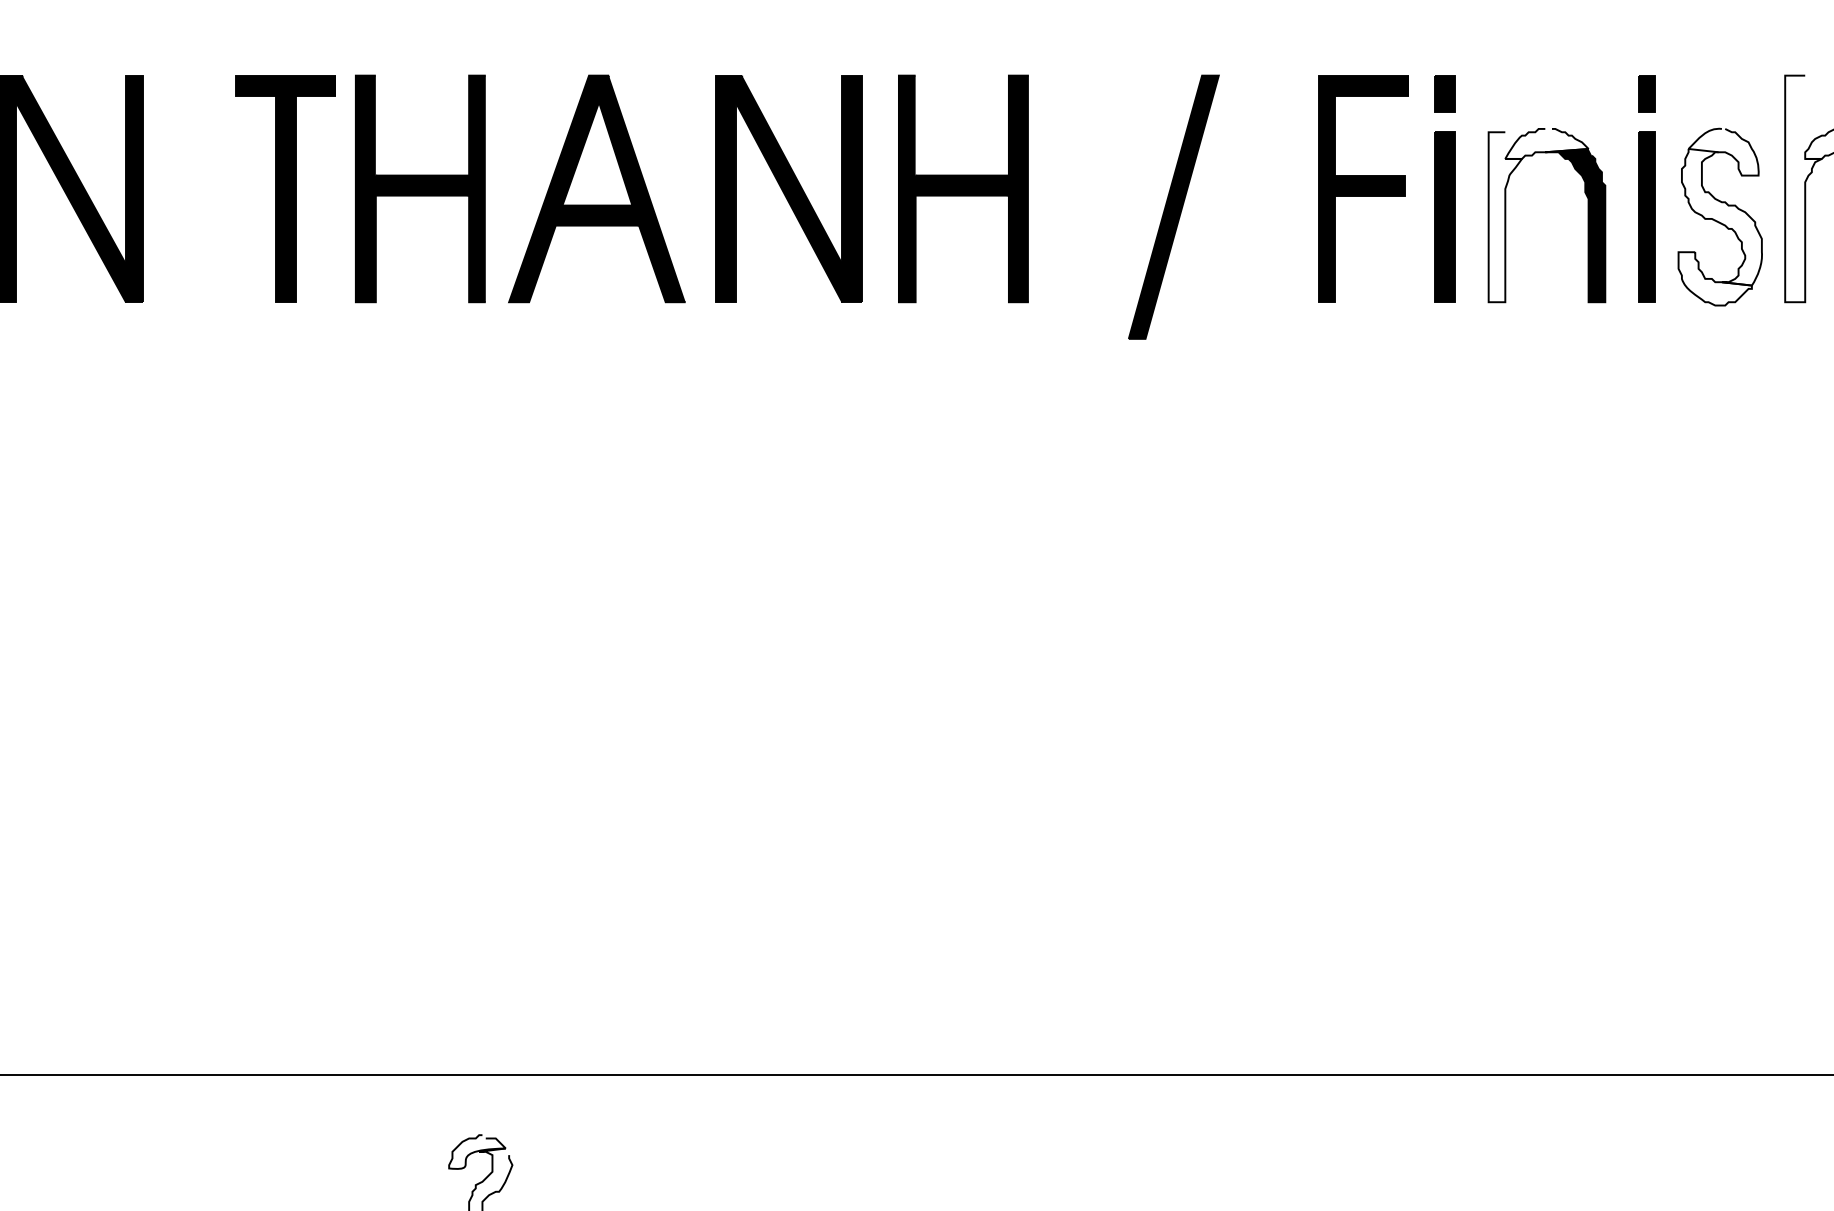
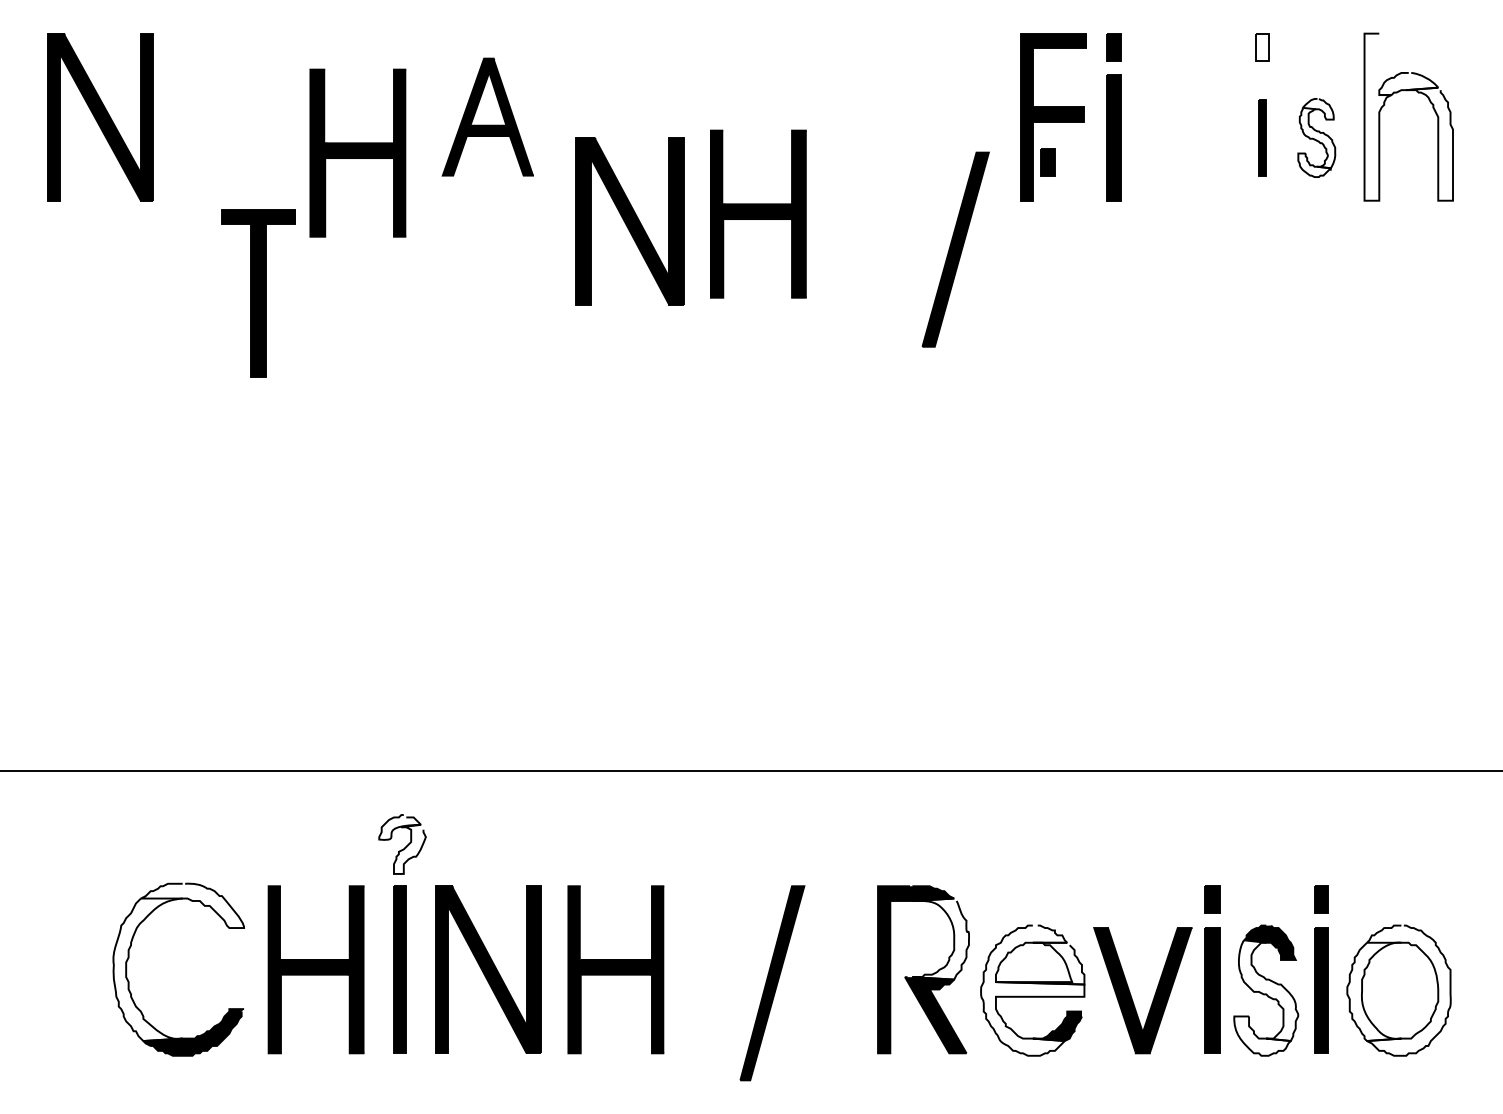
fill: (1646, 93) -> (1262, 46), removed
part: (419, 188) -> (357, 152), moved
part: (595, 188) -> (487, 116), size x0.7
part: (963, 188) -> (758, 213), moved
part: (285, 189) -> (258, 293), moved
part: (788, 189) -> (629, 221), moved
part: (1173, 206) -> (955, 249), moved
part: (1505, 215) -> (1158, 136), removed
part: (1646, 216) -> (1262, 137), size x0.6
part: (1720, 216) -> (1316, 137), size x0.6
part: (1355, 250) -> (1047, 162), added

